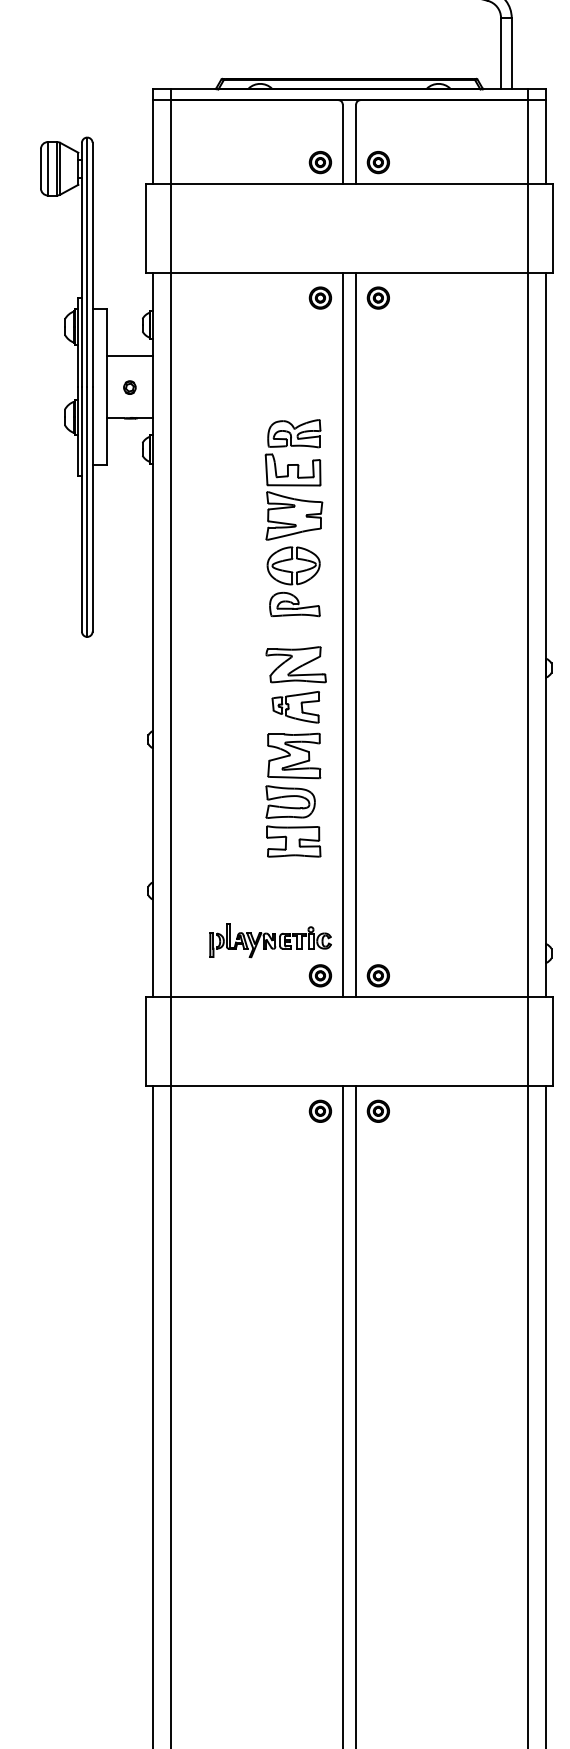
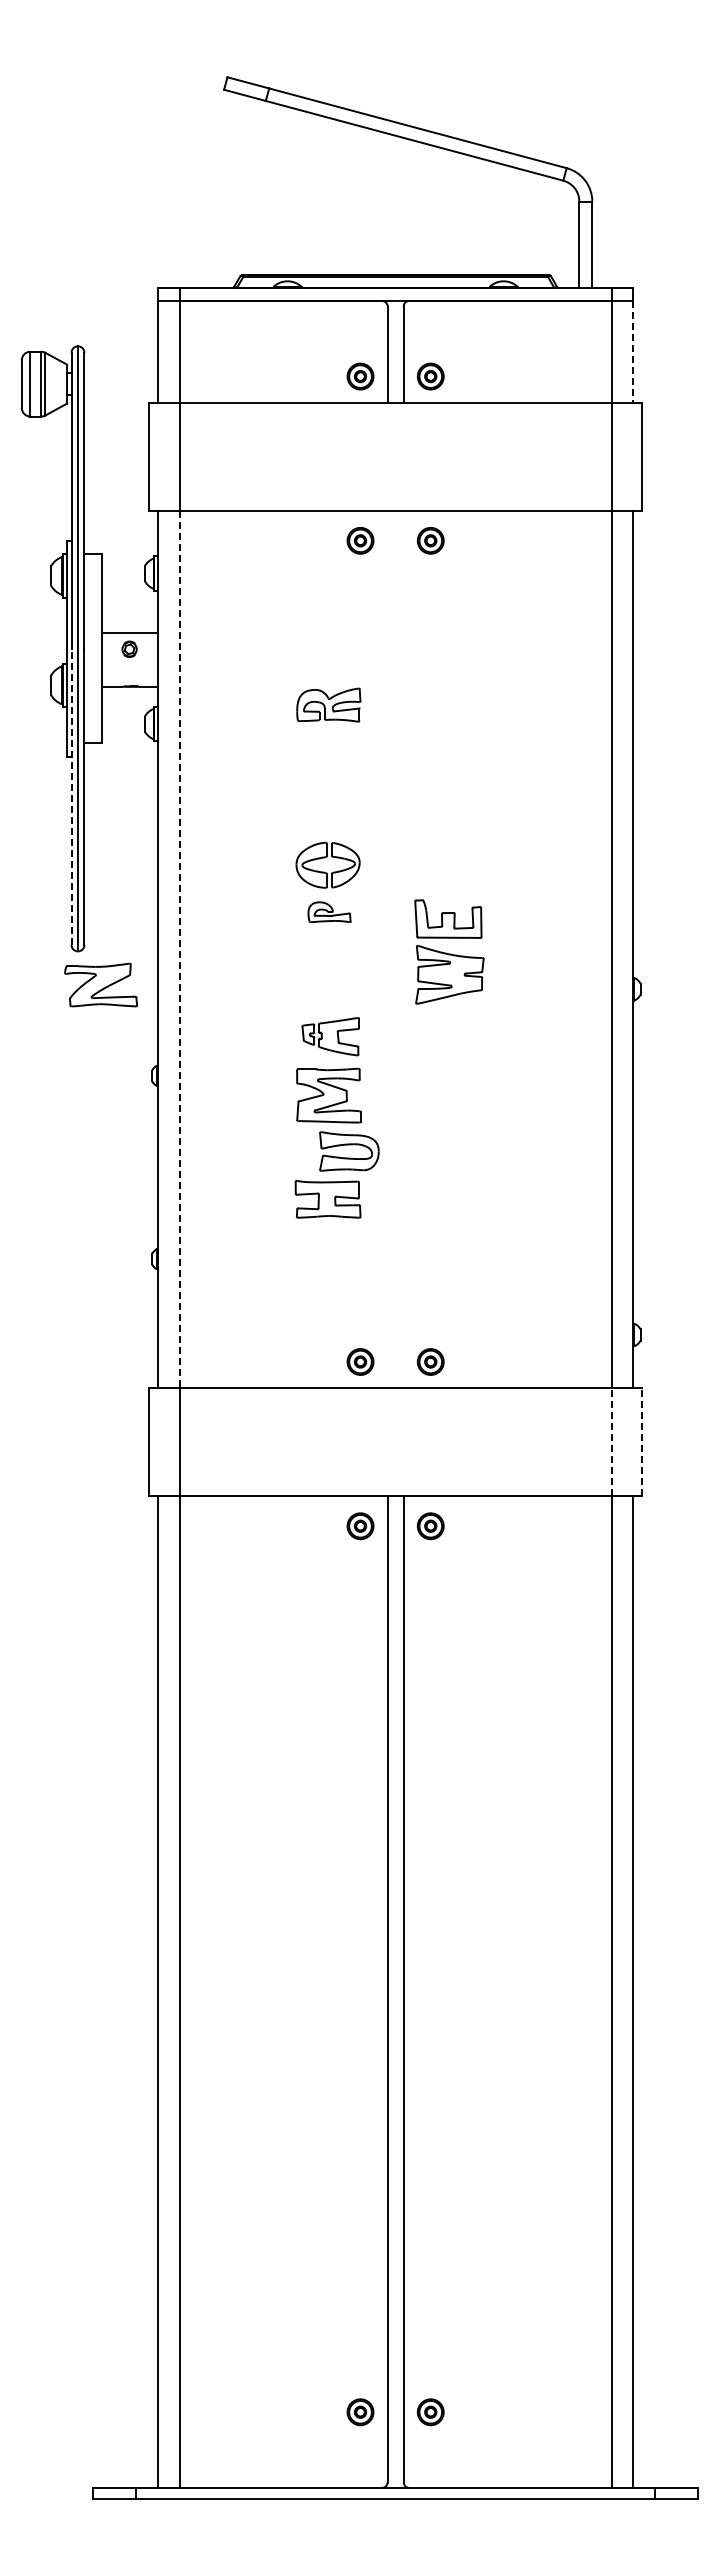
line: (545, 141) -> (633, 351), solid -> dashed
line: (129, 356) -> (129, 633), moved
part: (294, 496) -> (449, 951), moved
line: (81, 509) -> (71, 796), solid -> dashed
part: (294, 604) -> (329, 912), size x0.7
line: (342, 634) -> (387, 948), removed
line: (355, 634) -> (403, 948), removed
line: (171, 635) -> (179, 949), solid -> dashed
part: (296, 664) -> (101, 984), moved
part: (290, 802) -> (349, 1151), moved
part: (270, 940) -> (300, 1319), removed
line: (527, 1041) -> (611, 1441), solid -> dashed
line: (553, 1041) -> (642, 1441), solid -> dashed

